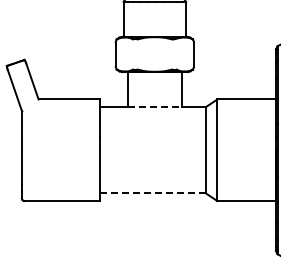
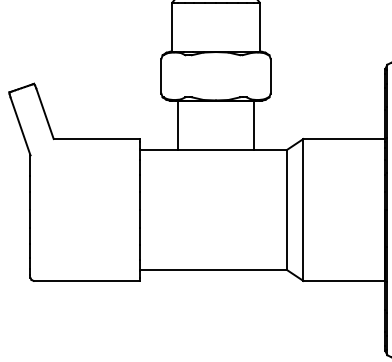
line: (155, 107) -> (216, 150), dashed -> solid
line: (152, 193) -> (212, 270), dashed -> solid

